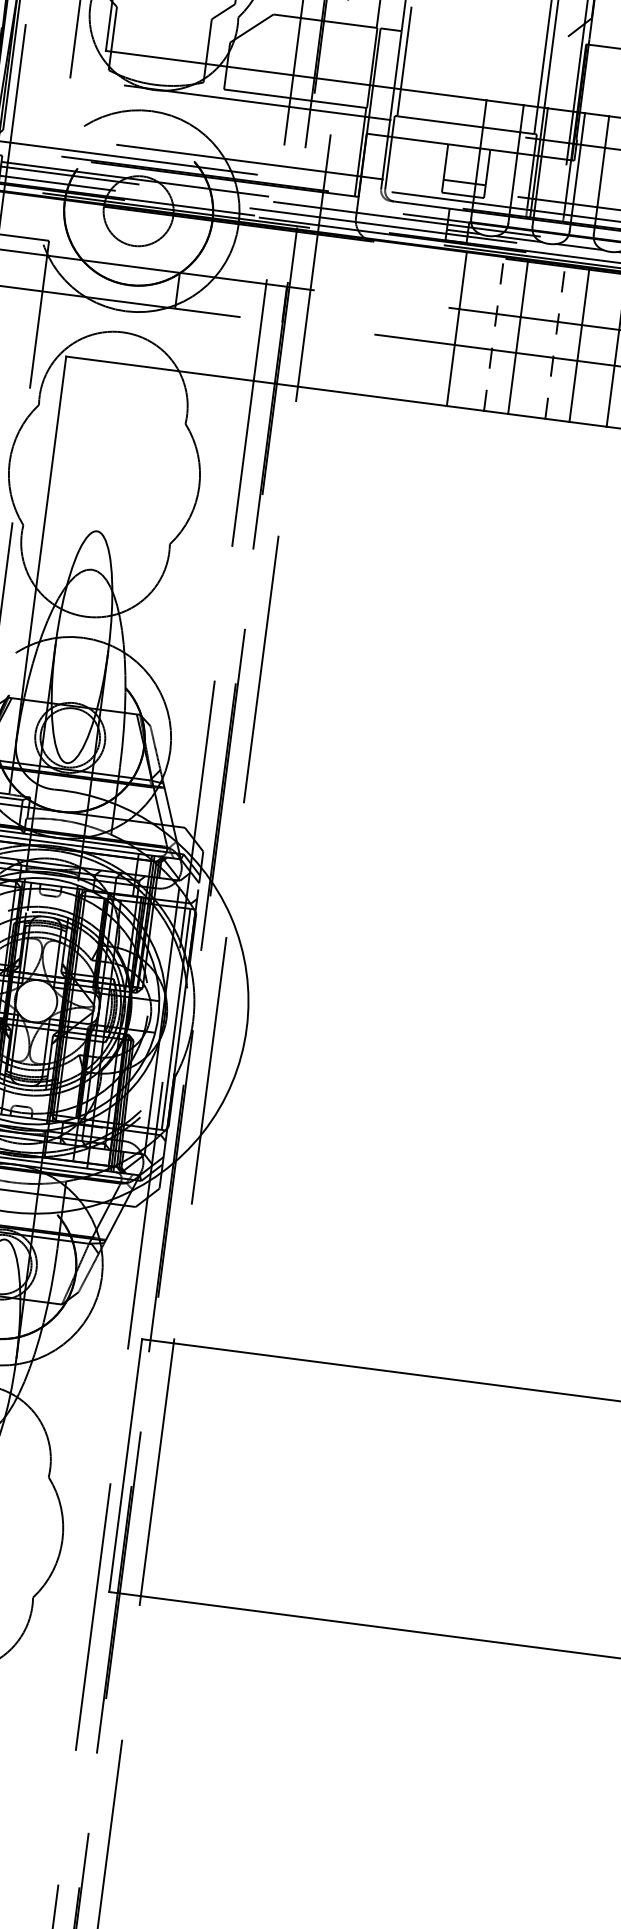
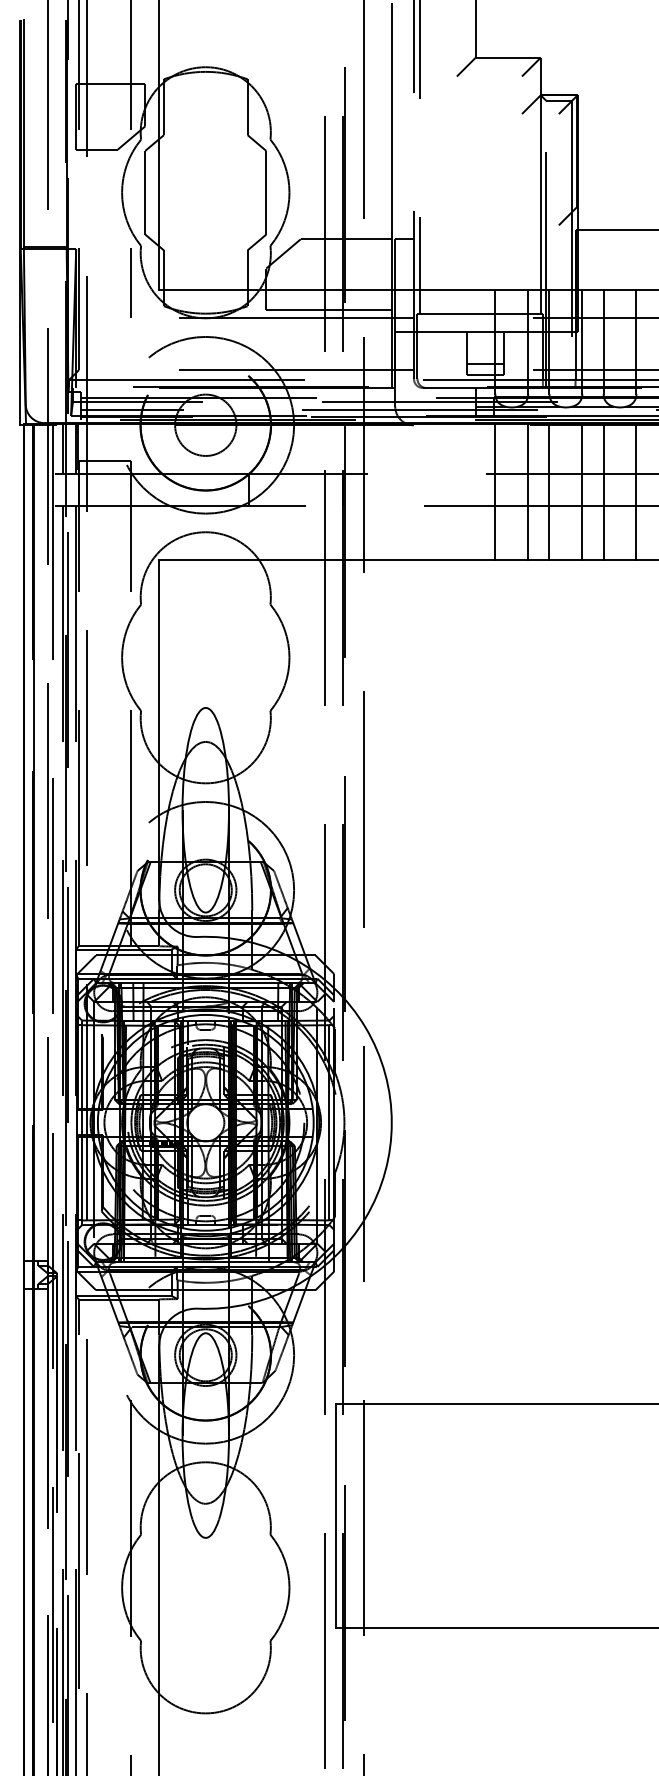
line: (494, 333) -> (528, 491), dashed -> solid
line: (555, 341) -> (582, 491), dashed -> solid

